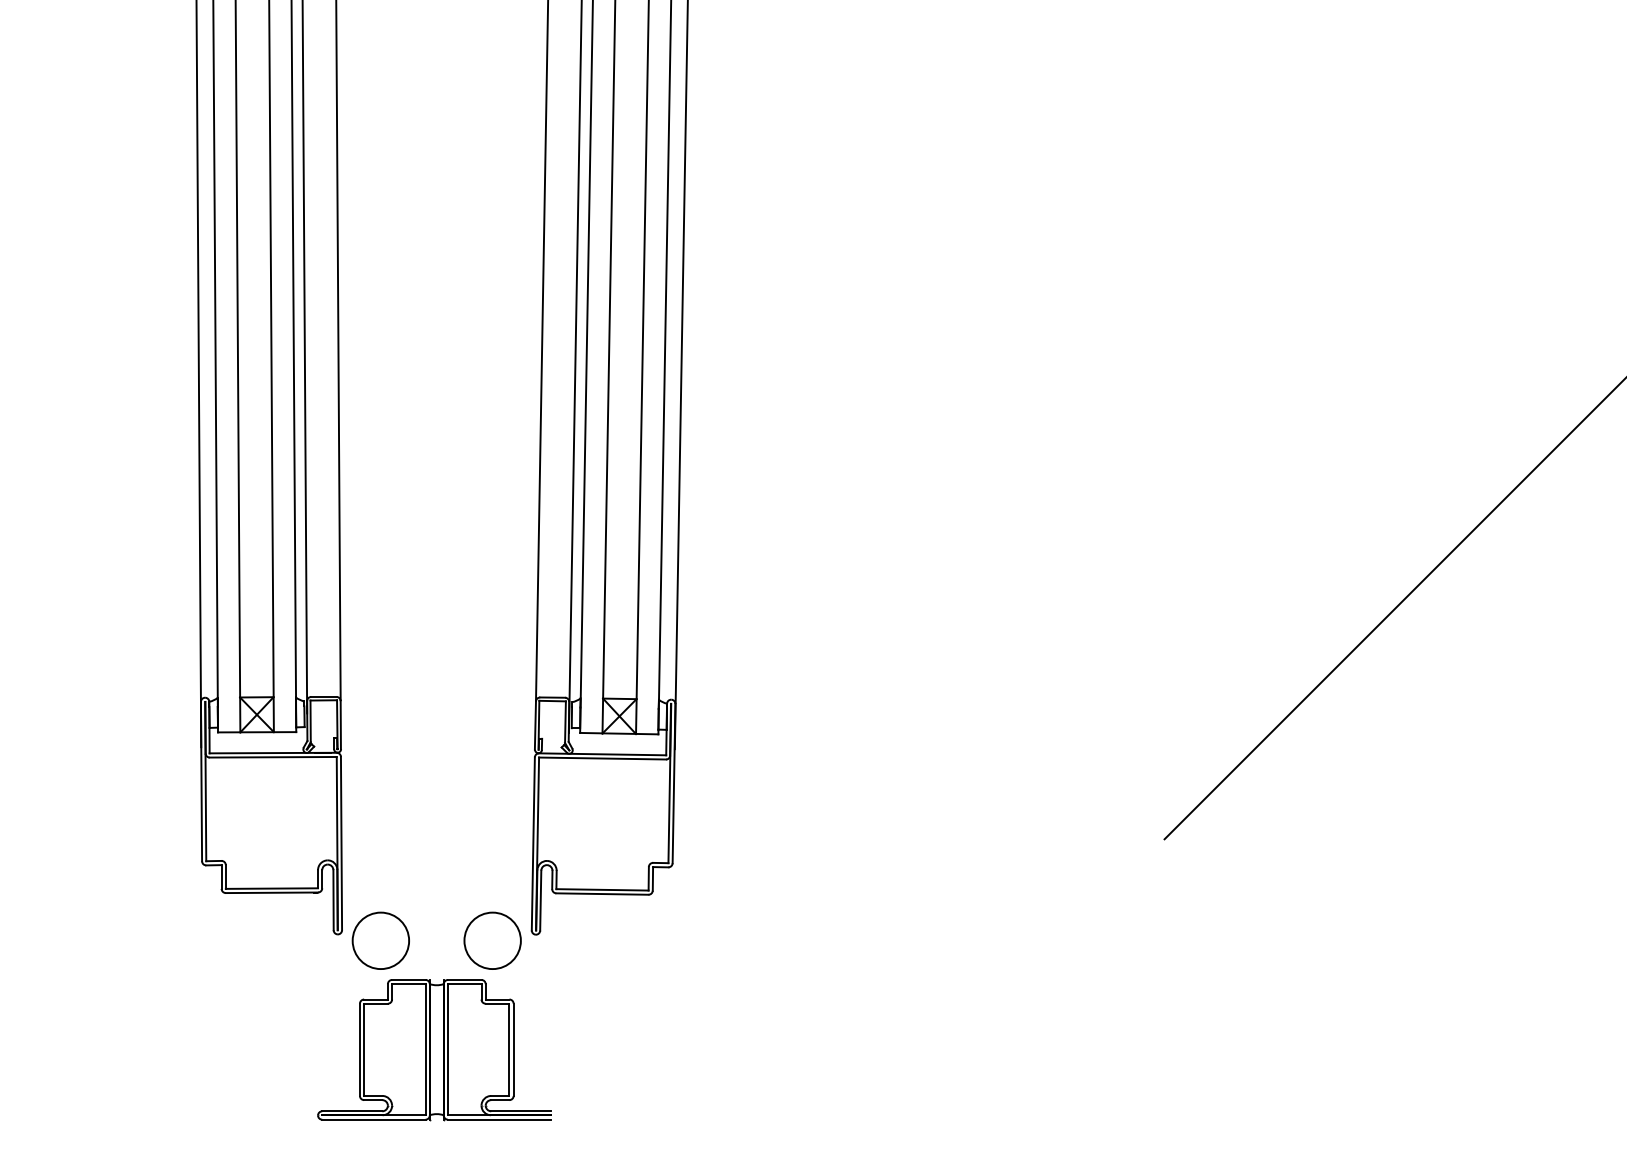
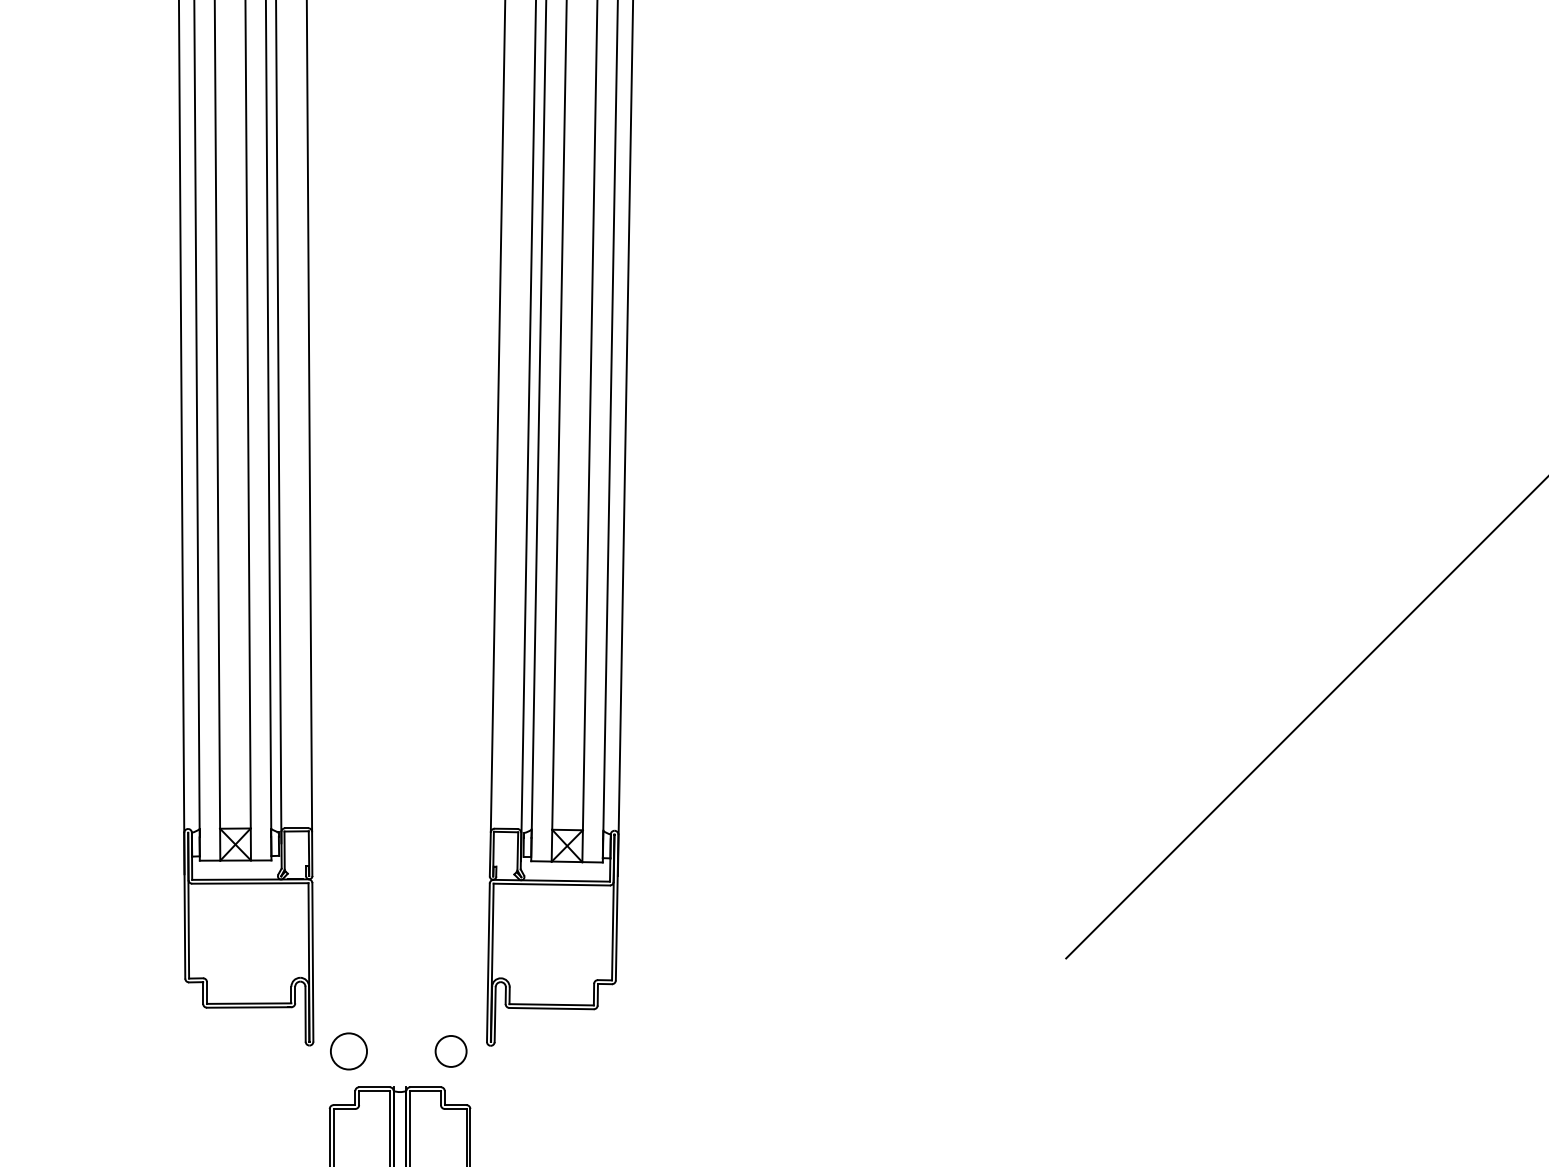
circle: (380, 940) -> (348, 1051), size x0.7
circle: (491, 940) -> (450, 1051), size x0.6

